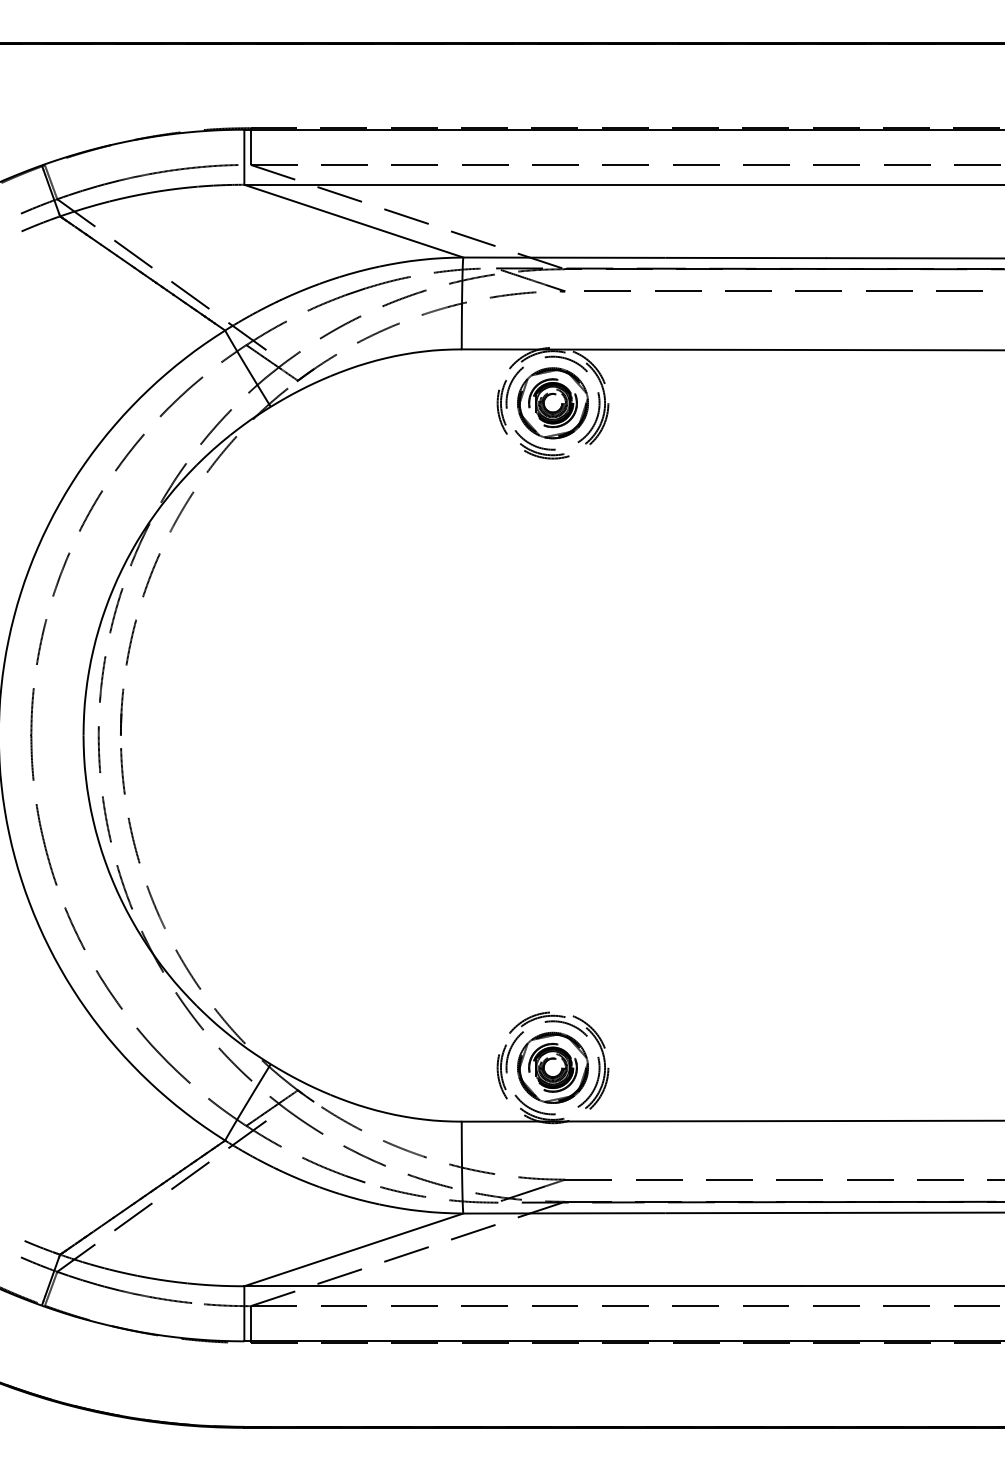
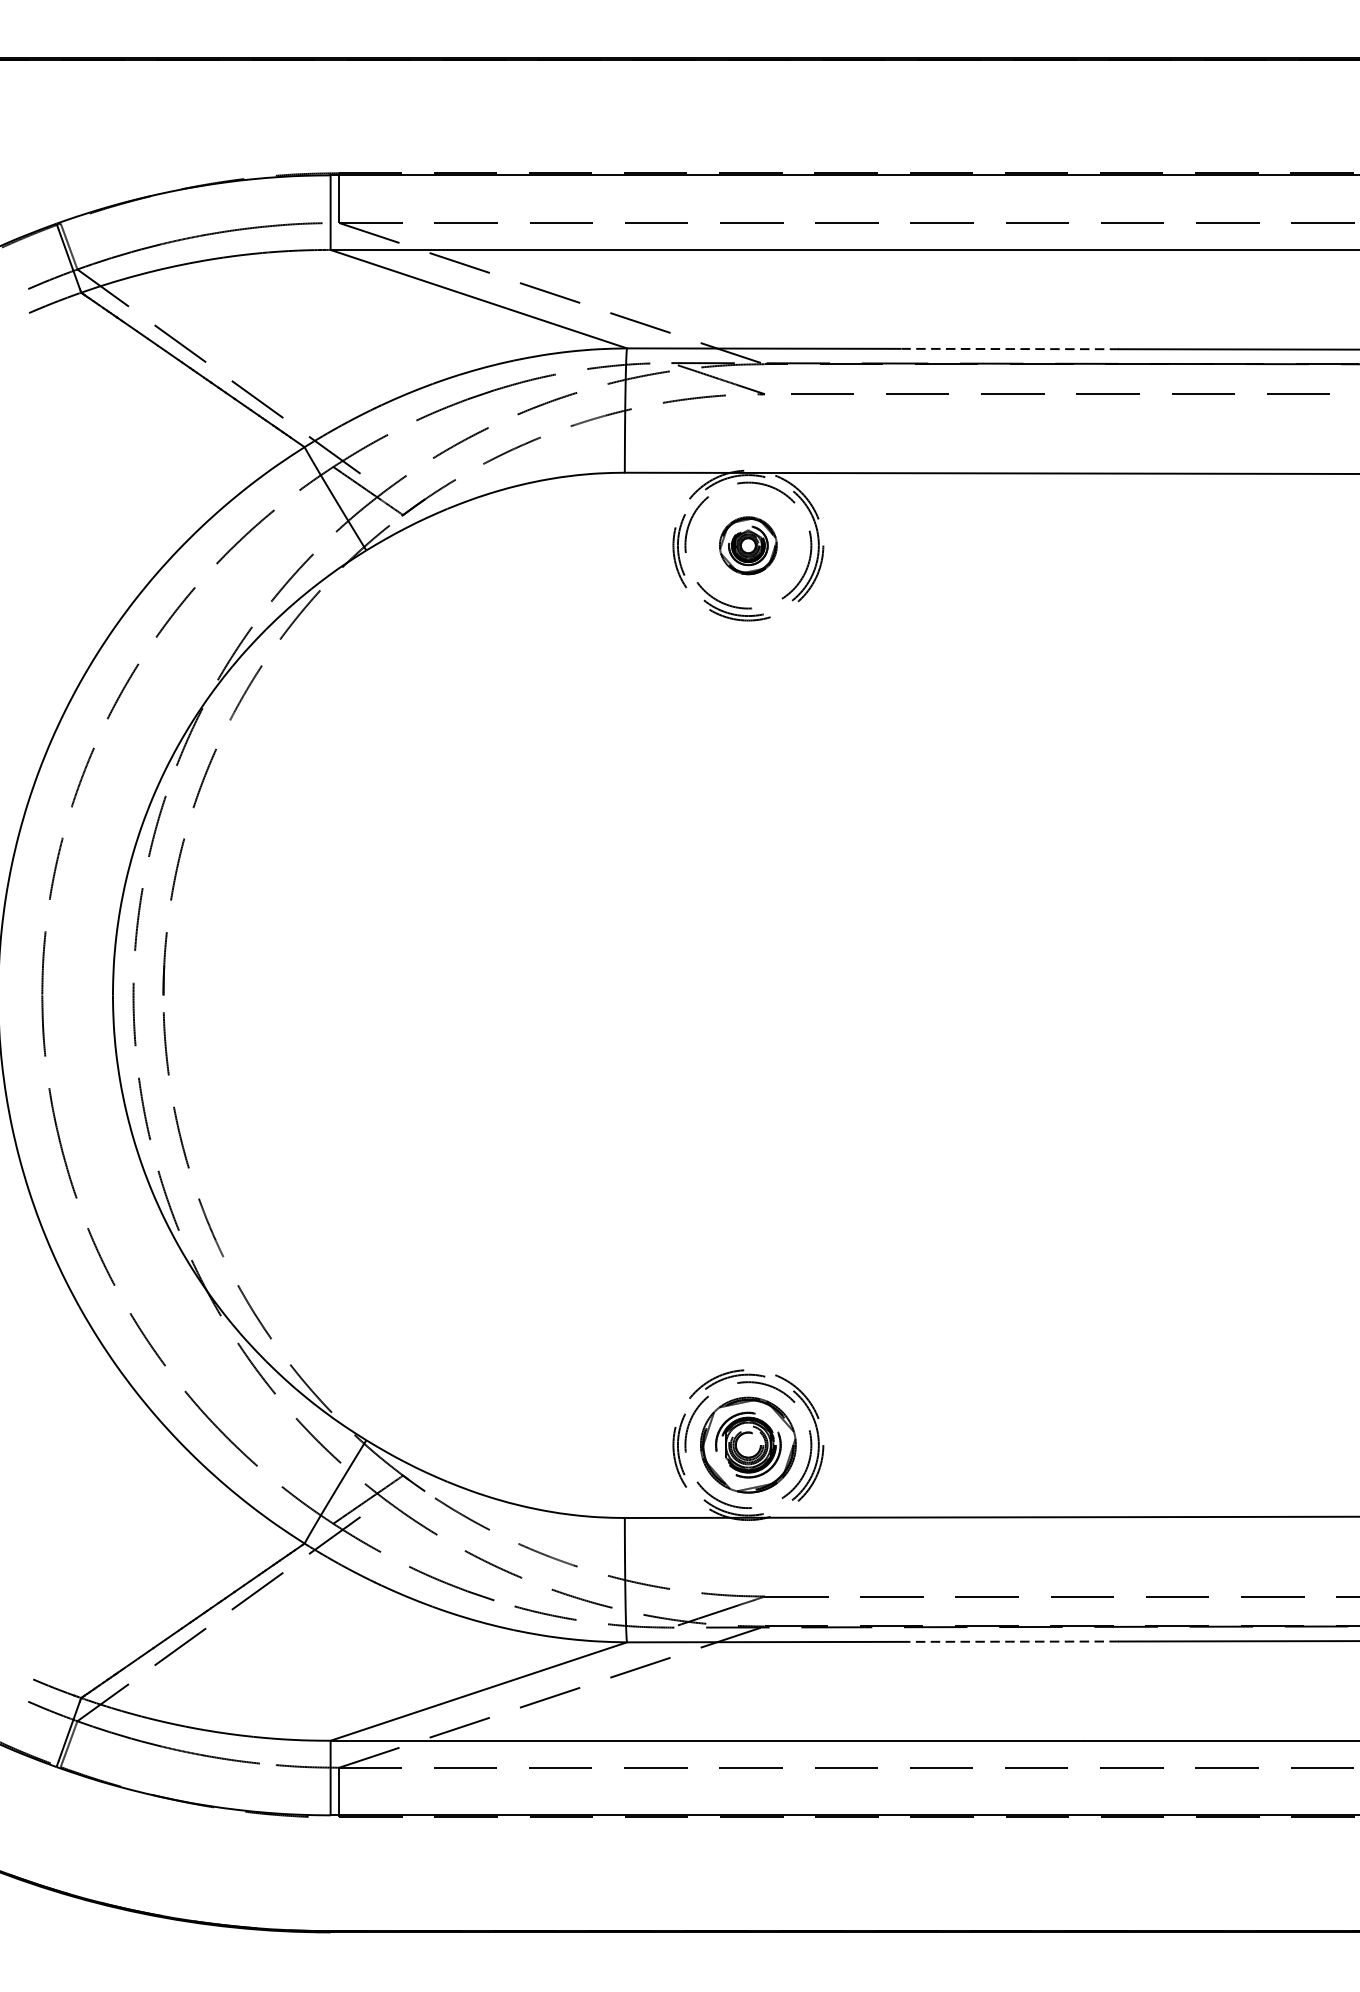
line: (746, 258) -> (1010, 349), solid -> dashed
part: (552, 403) -> (747, 545), size x0.6
line: (746, 1213) -> (1010, 1642), solid -> dashed

